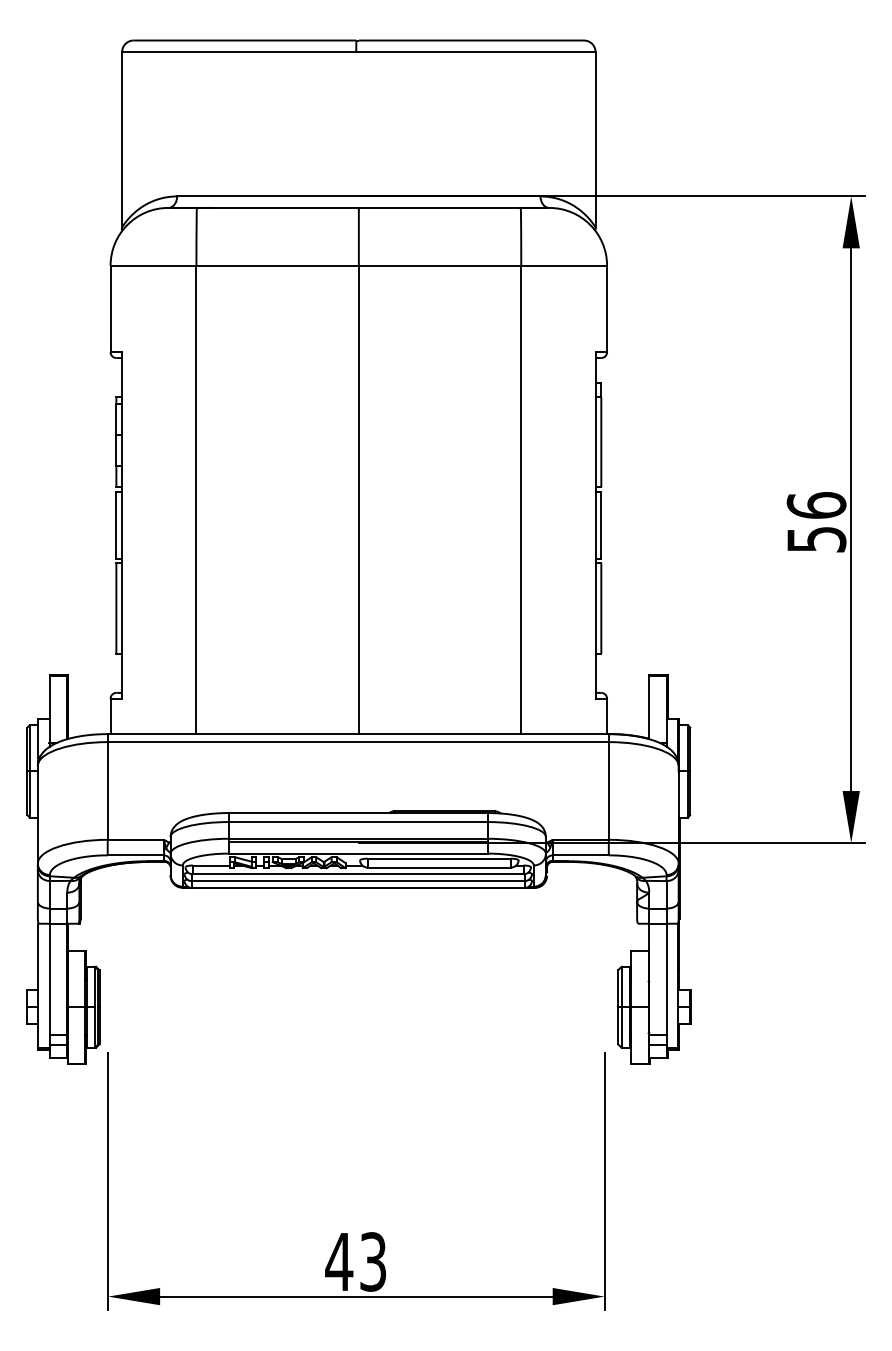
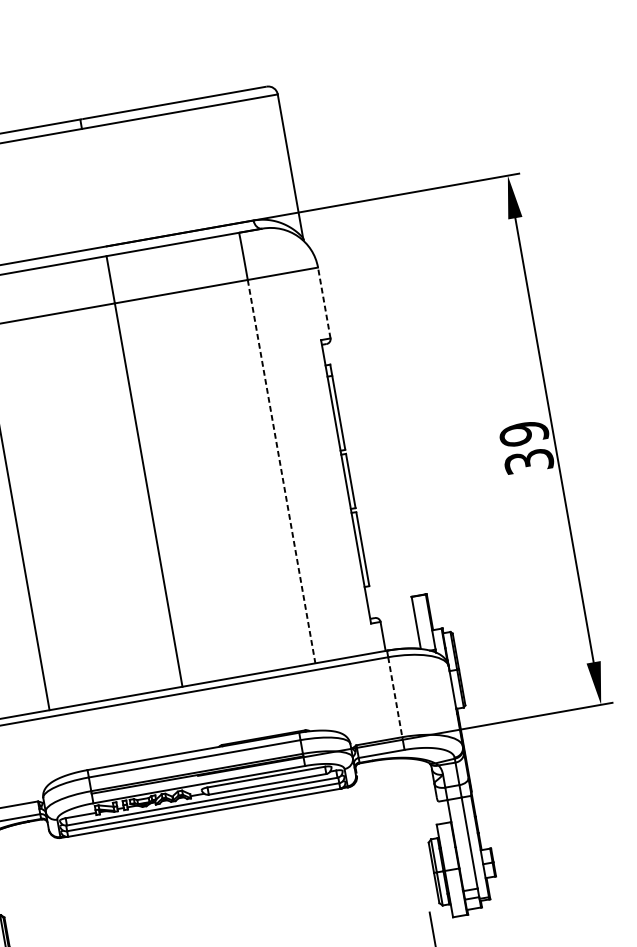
line: (607, 308) -> (324, 302), solid -> dashed
line: (521, 500) -> (281, 472), solid -> dashed
text: (816, 522) -> (526, 447), 56 -> 39
line: (608, 790) -> (394, 696), solid -> dashed

